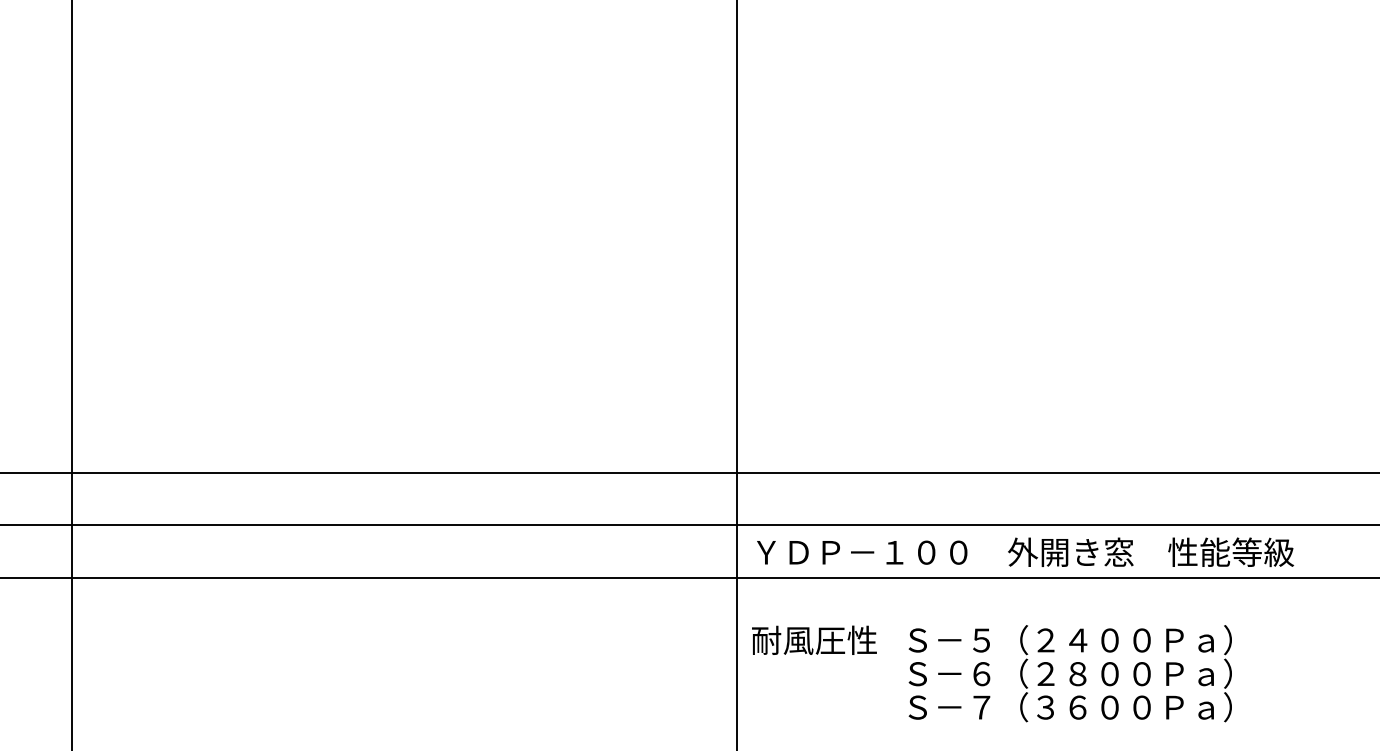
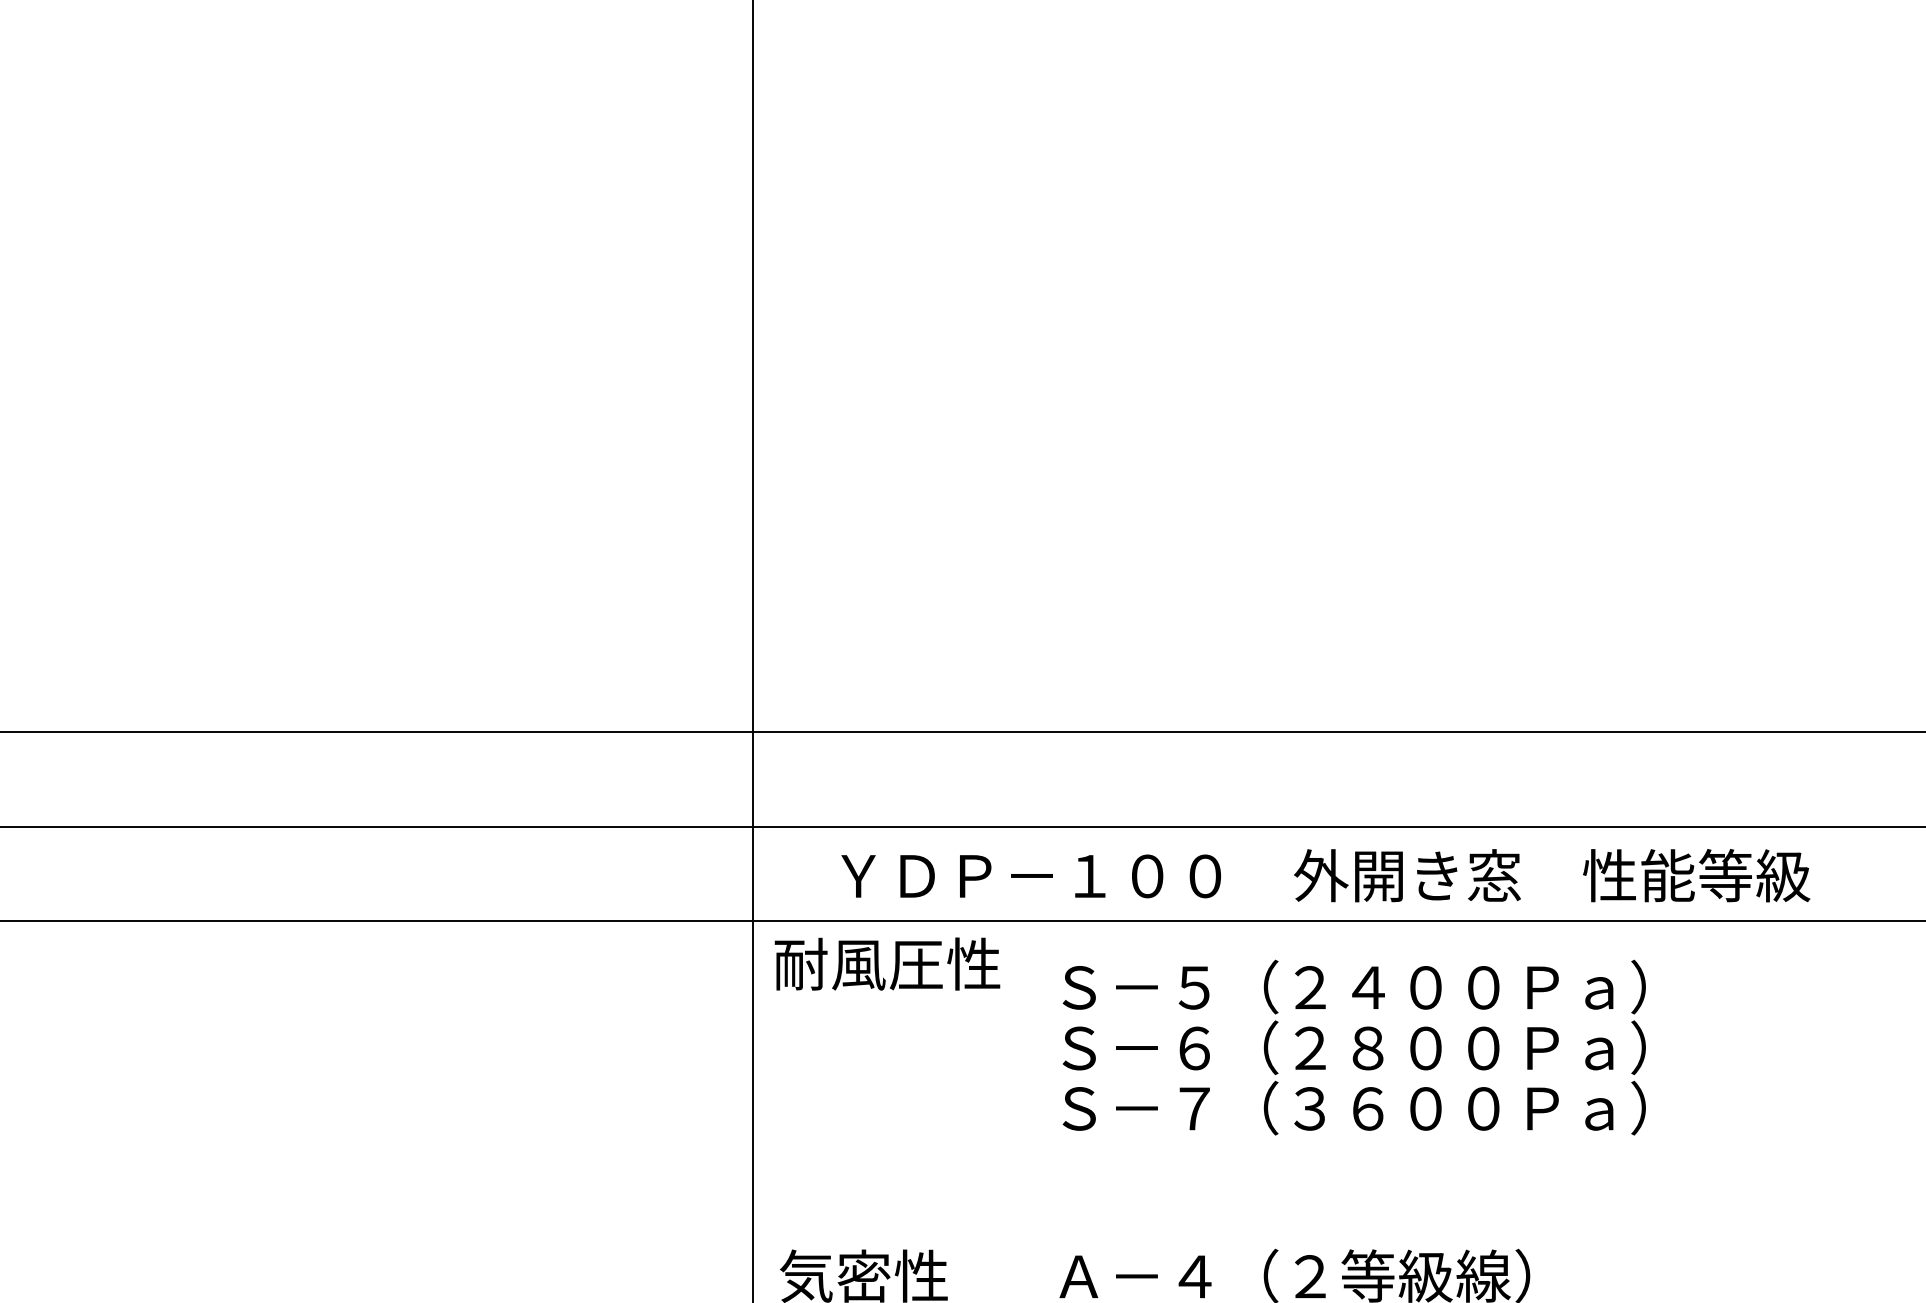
text: (1025, 552) -> (1325, 876), moved
text: (814, 639) -> (887, 962), moved
text: (1069, 673) -> (1352, 1047), moved

